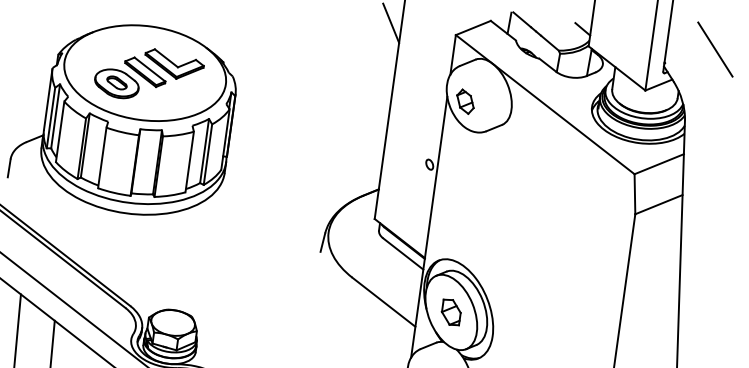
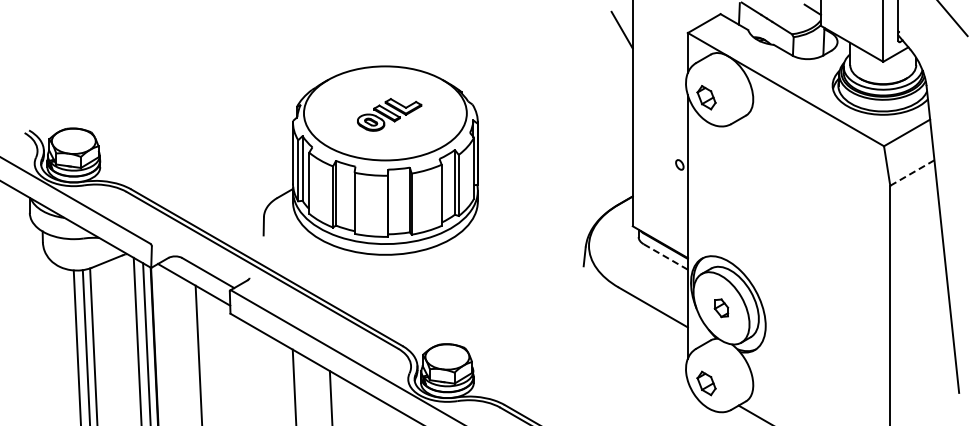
part: (149, 74) -> (389, 114), size x0.6
line: (659, 205) -> (912, 173), solid -> dashed
line: (402, 253) -> (665, 256), solid -> dashed
part: (451, 311) -> (721, 307), size x0.7

